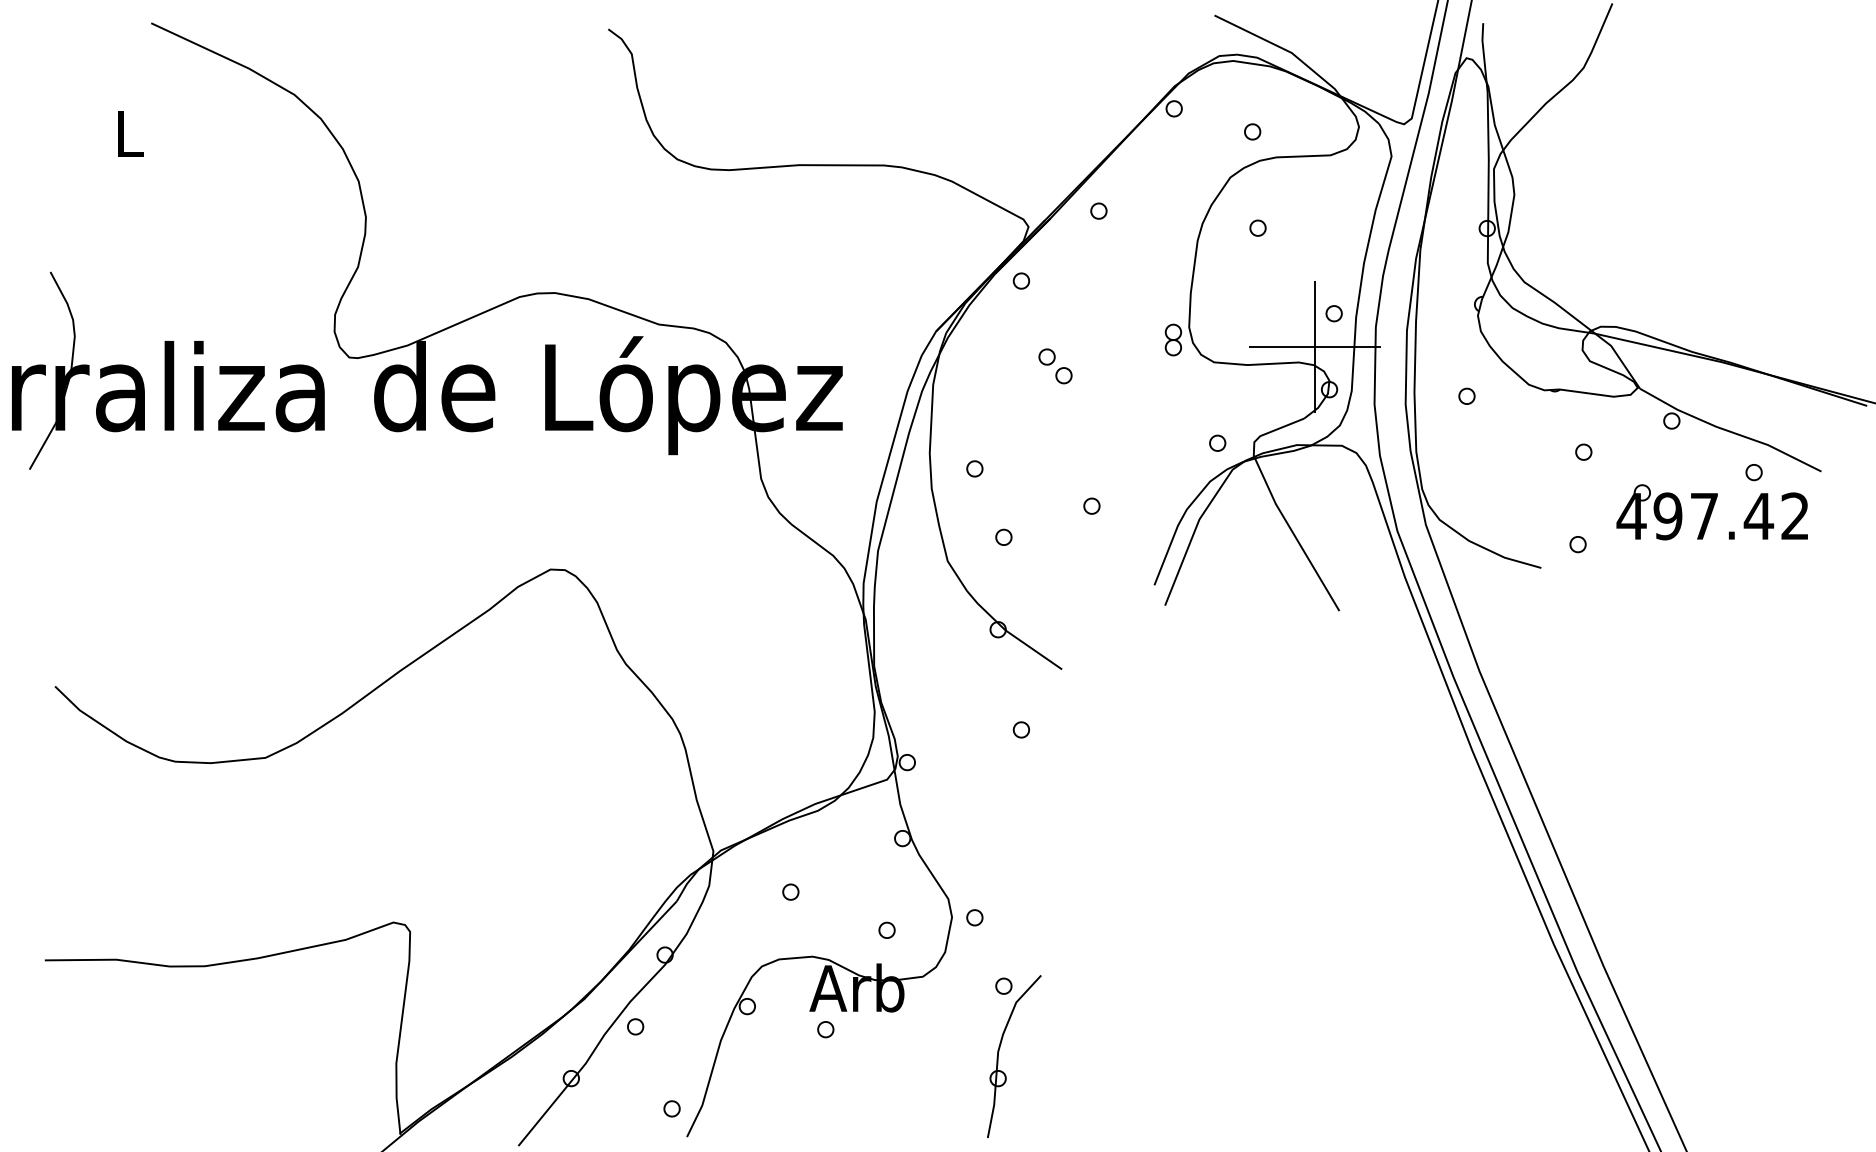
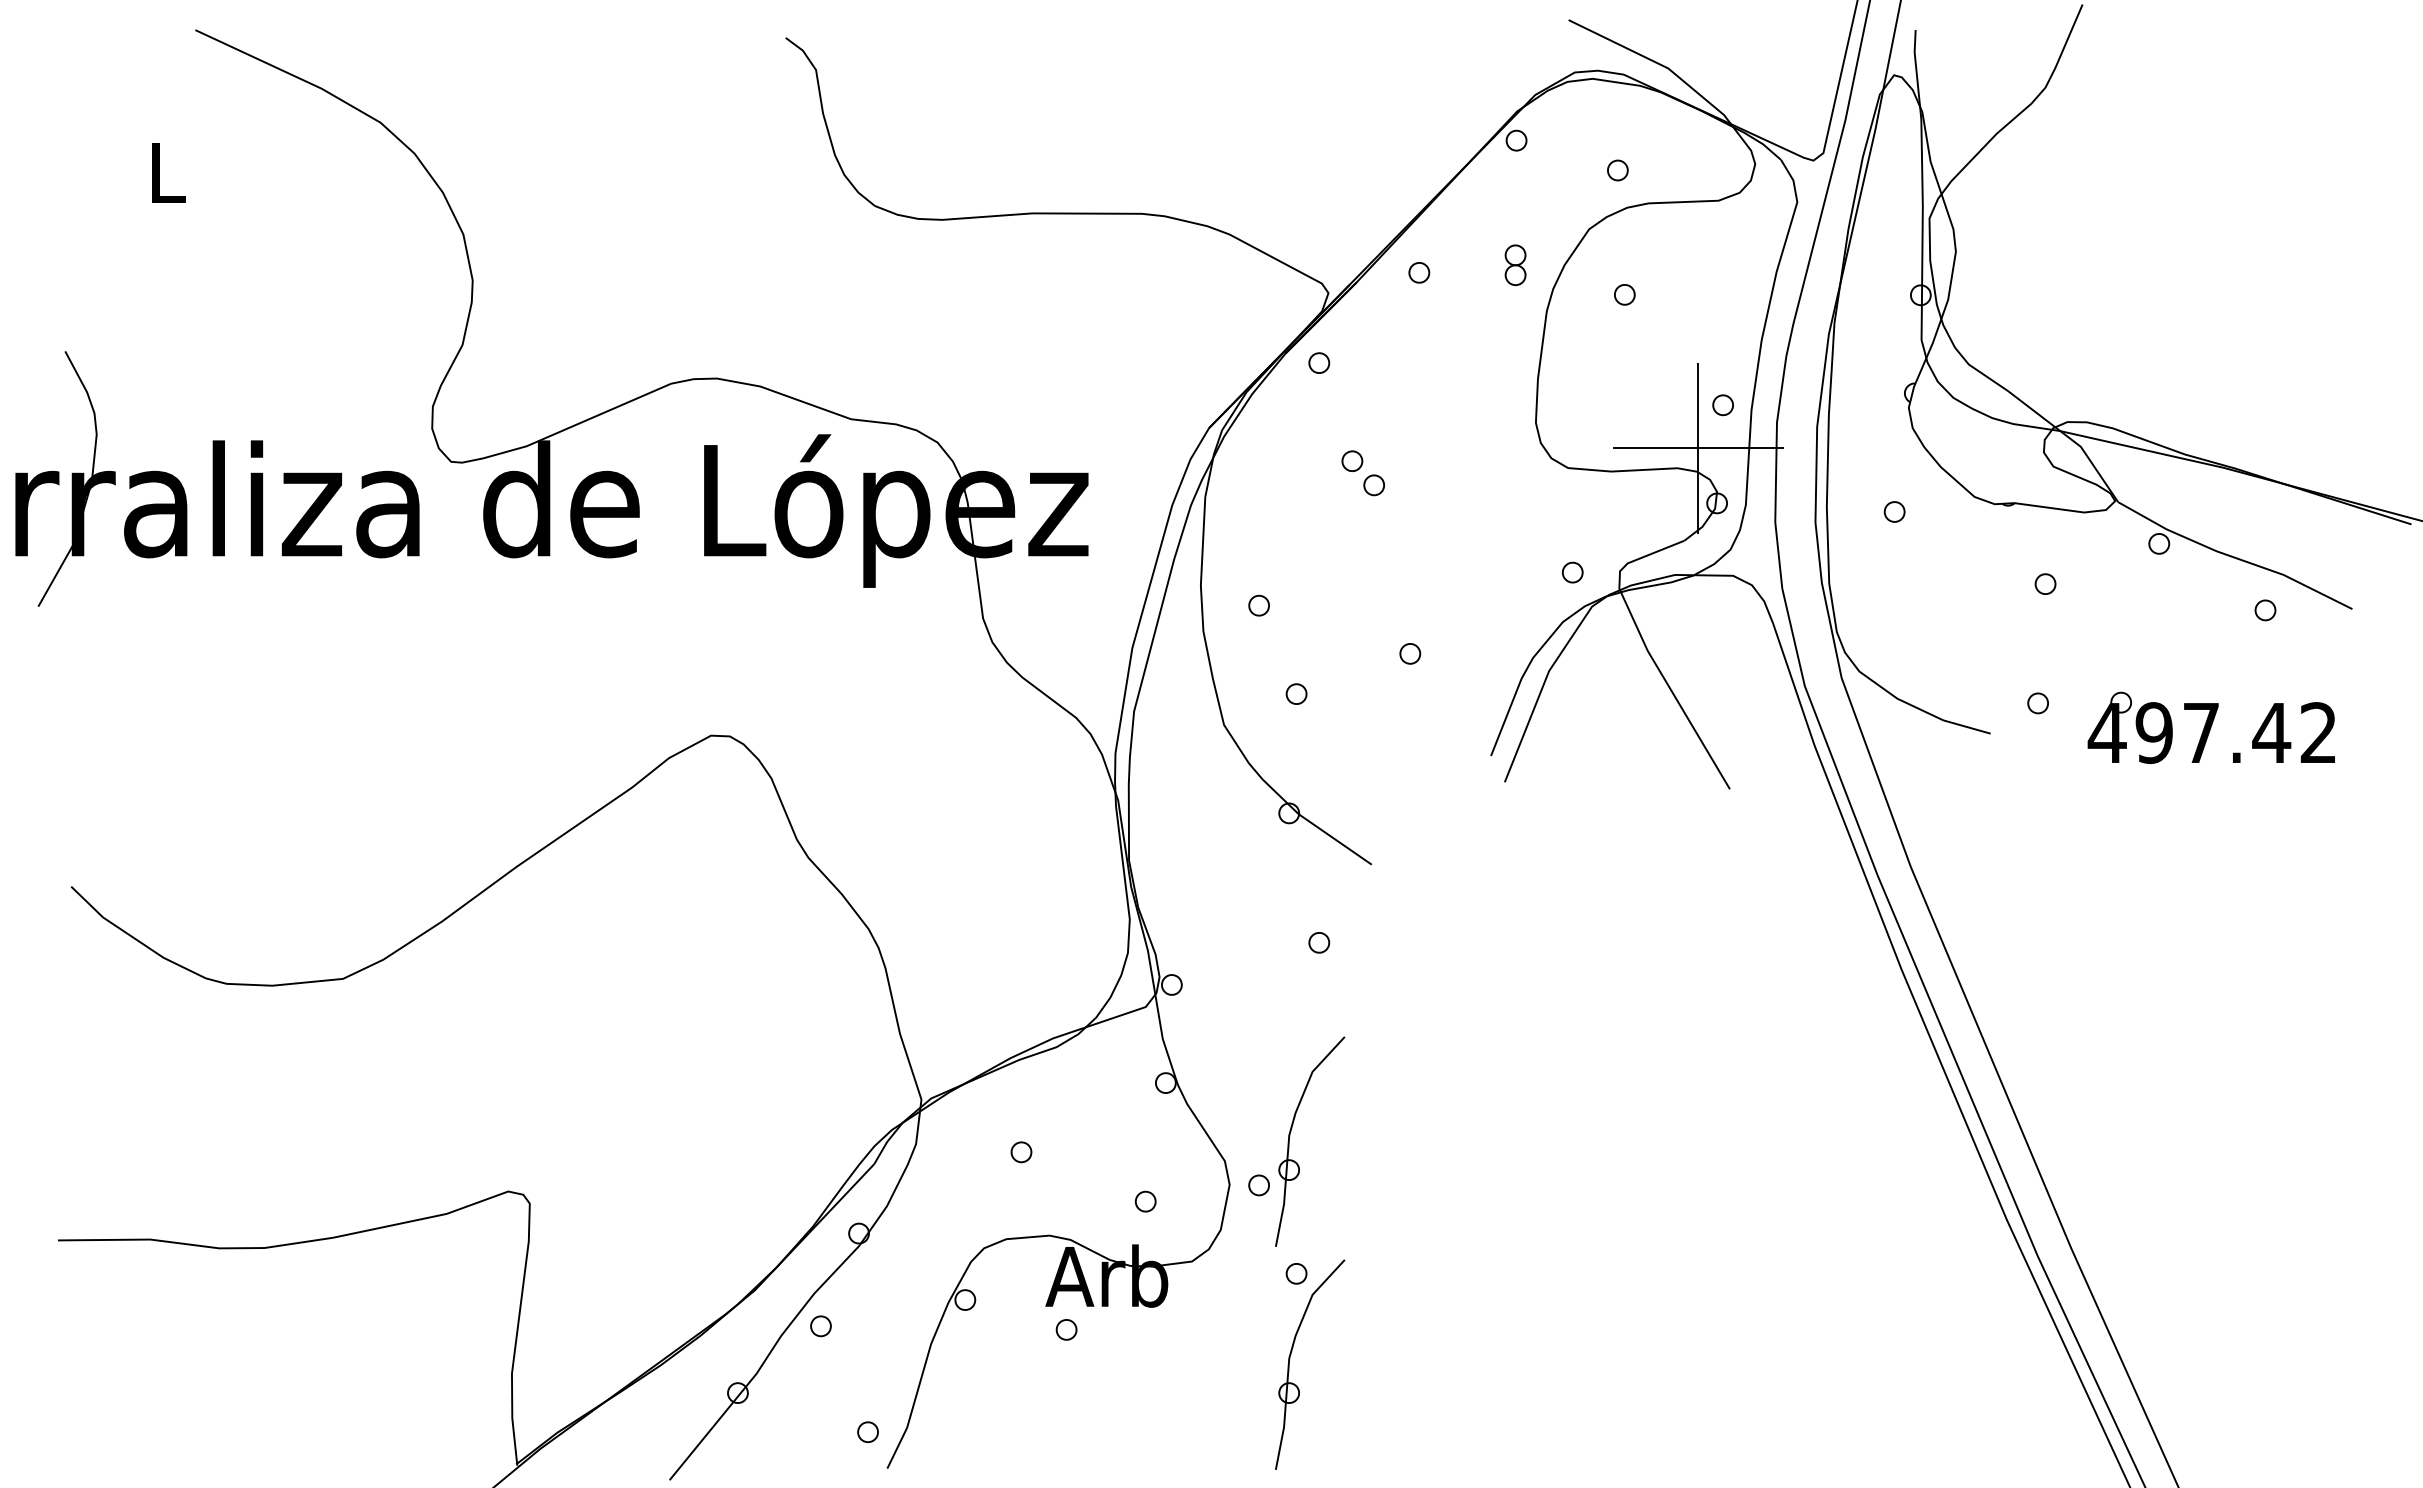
part: (1173, 340) -> (1515, 265), moved
part: (1711, 512) -> (2210, 727), moved
part: (999, 879) -> (1290, 1136), added

